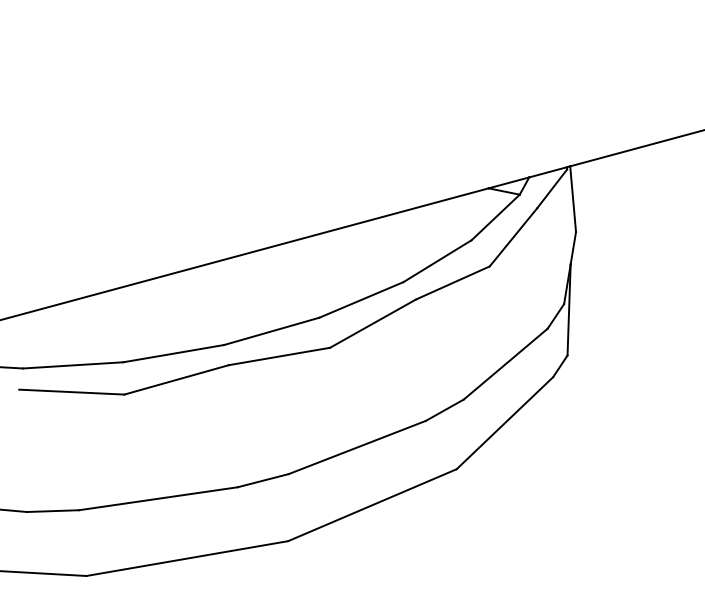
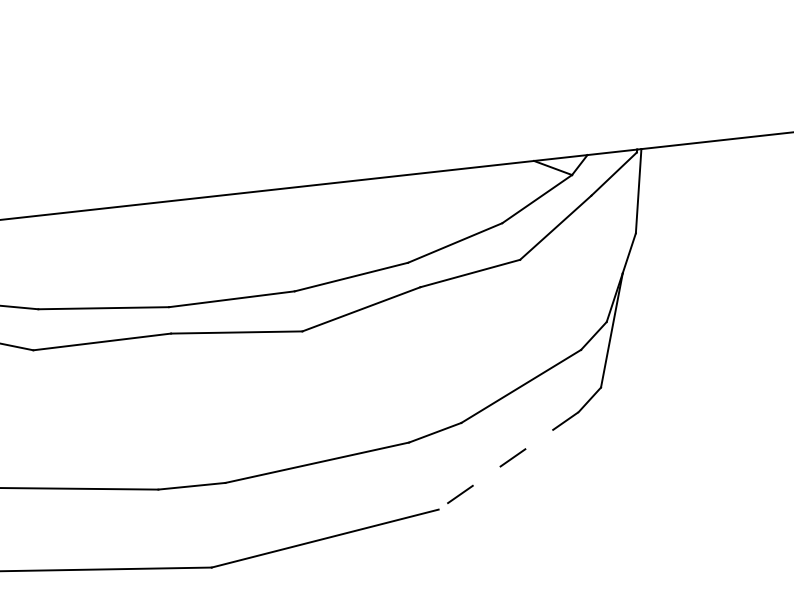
line: (504, 423) -> (508, 461), solid -> dashed

